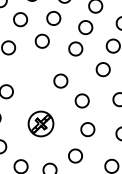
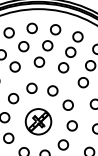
part: (31, 76) -> (31, 87), added
part: (40, 123) -> (38, 121), size x1.43

